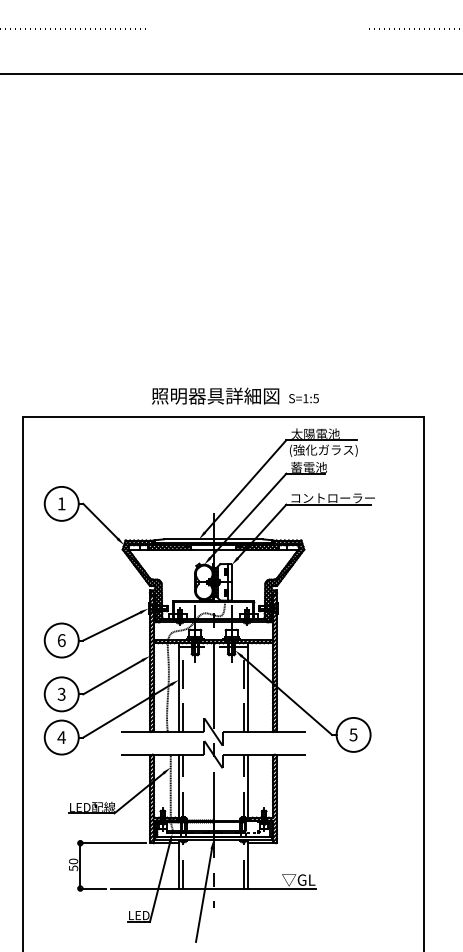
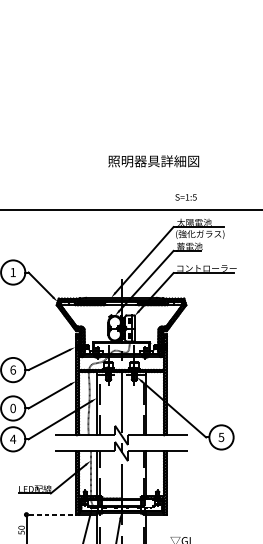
text: (215, 395) -> (153, 160), moved
text: (61, 694) -> (13, 408), 3 -> 0
line: (112, 843) -> (49, 514), solid -> dashed

